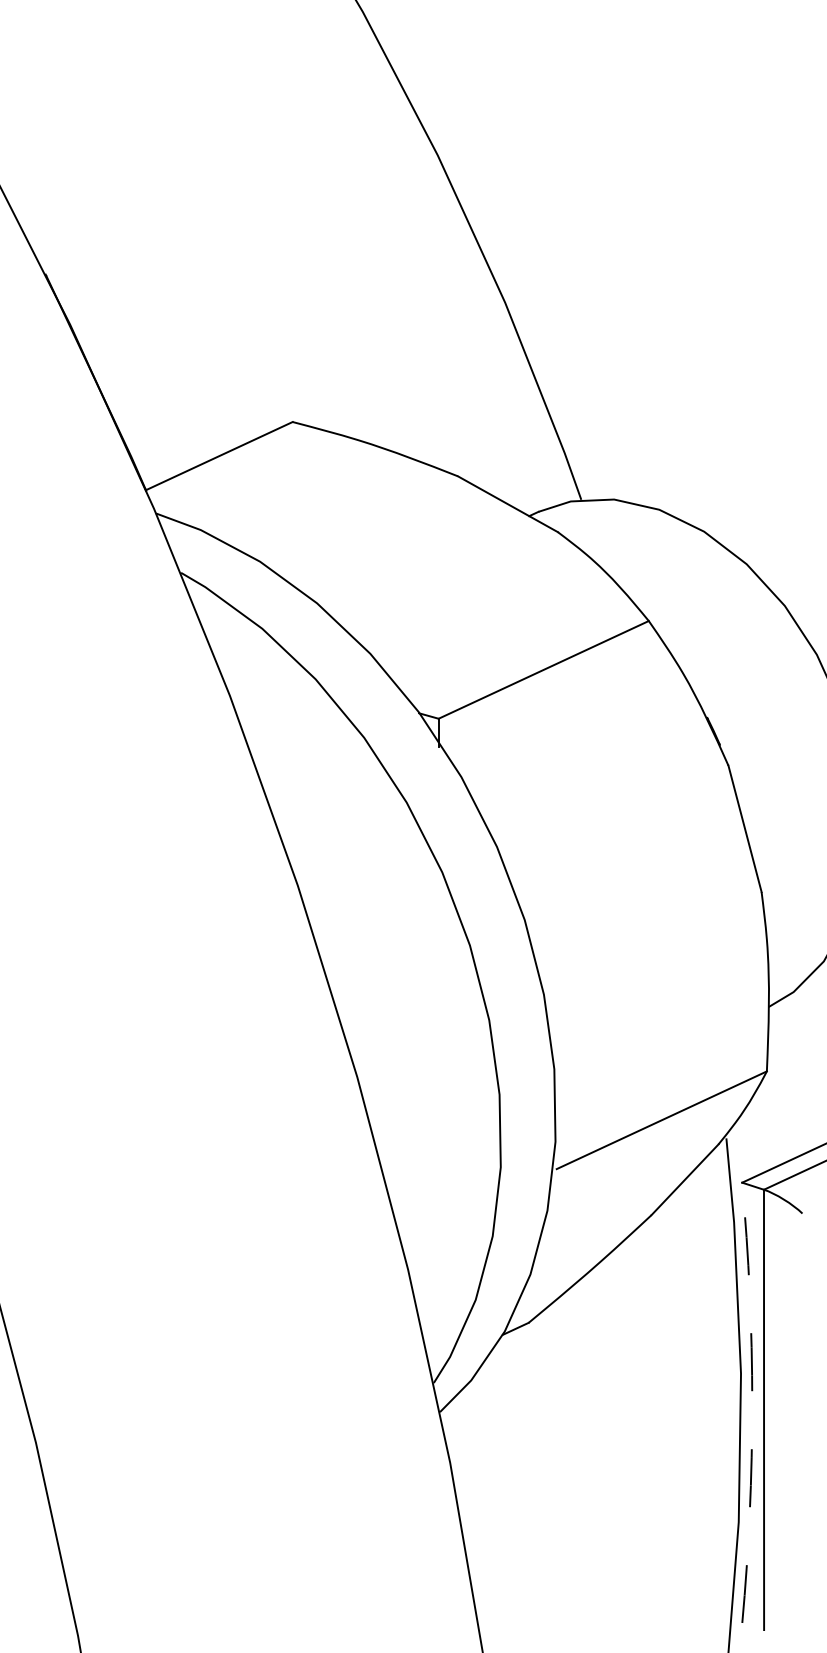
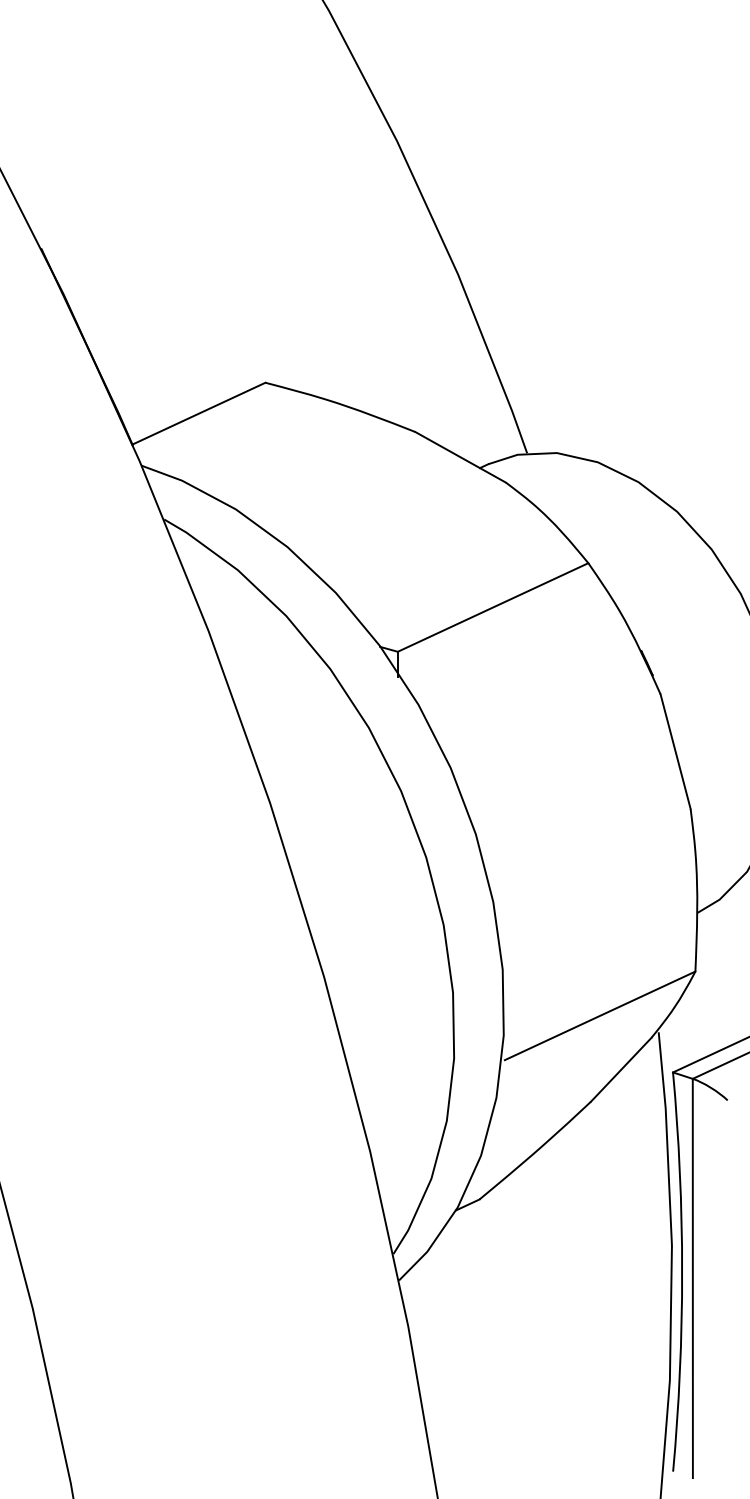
arc: (752, 1403) -> (682, 1272), dashed -> solid

